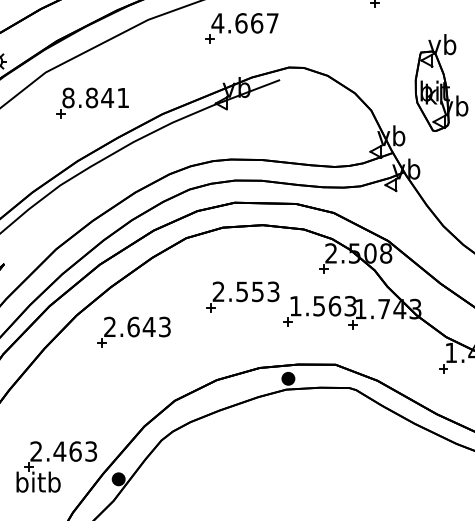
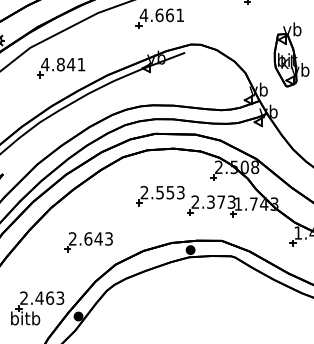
text: (271, 22) -> (179, 14), 4.667 -> 4.661
text: (68, 97) -> (45, 64), 8.841 -> 4.841
text: (315, 305) -> (208, 201), 1.563 -> 2.373
part: (133, 332) -> (88, 242), moved

